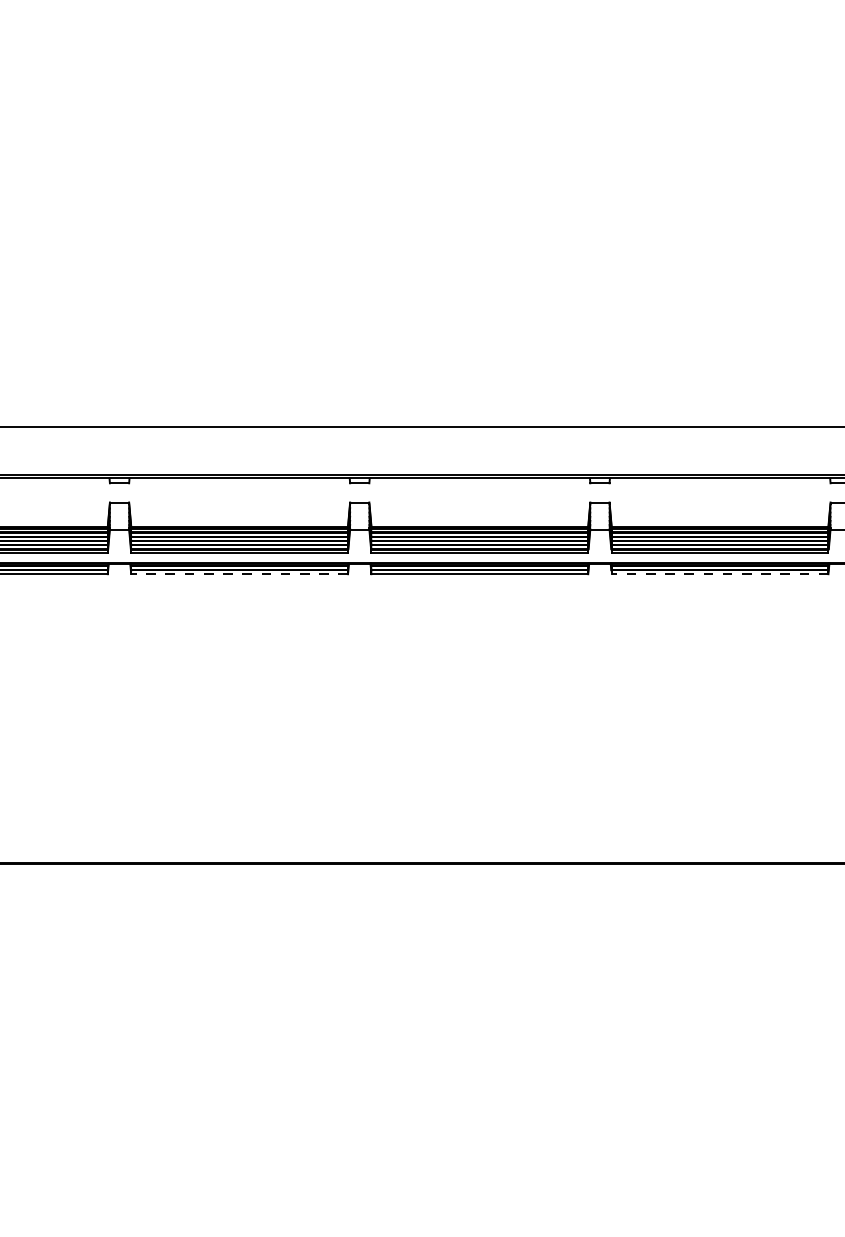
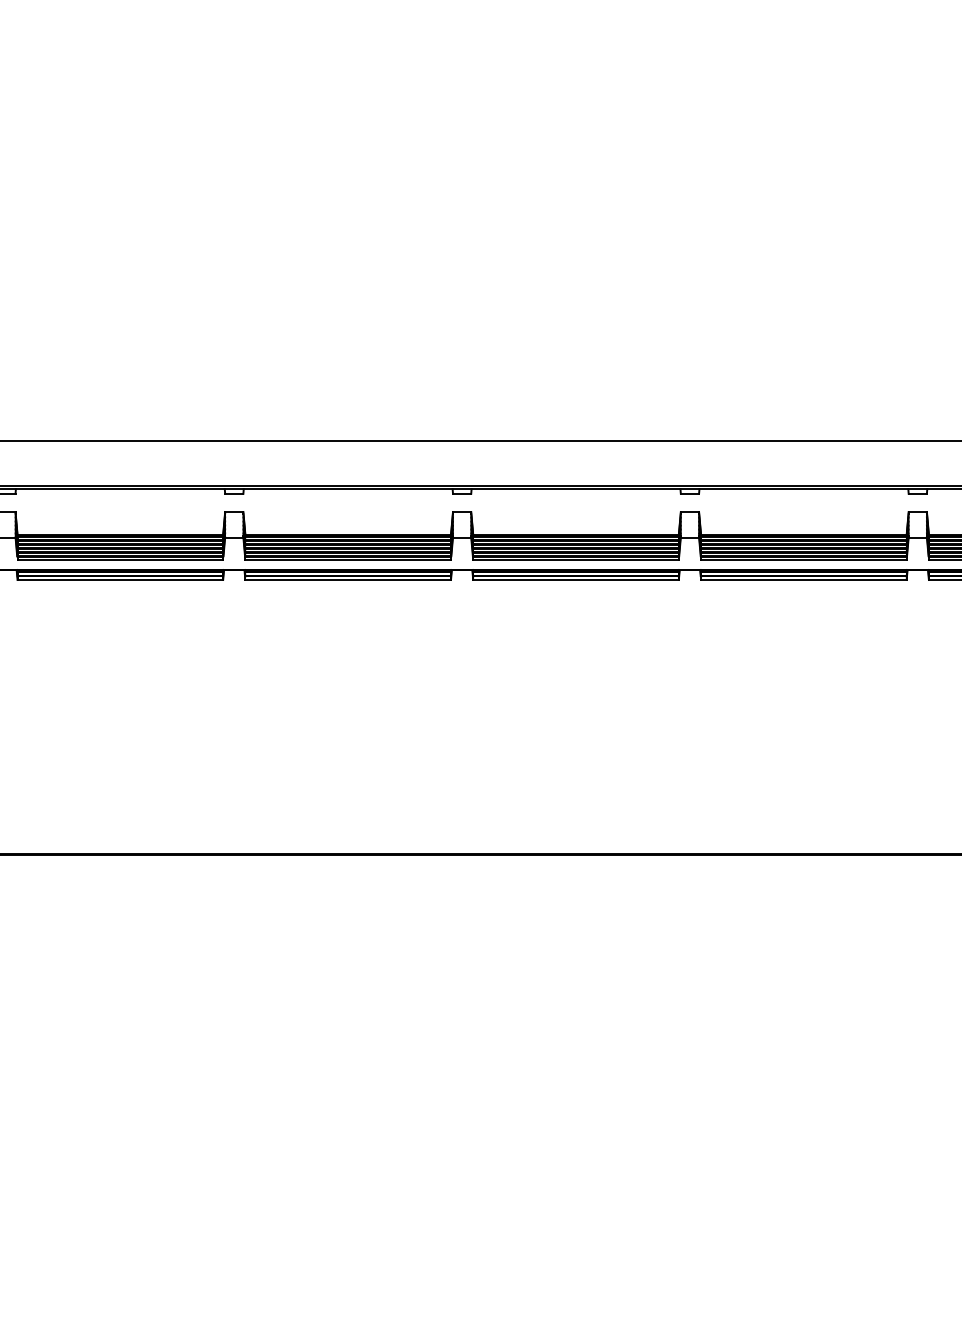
line: (239, 574) -> (348, 580), dashed -> solid
line: (719, 574) -> (803, 580), dashed -> solid

